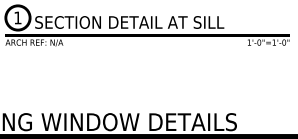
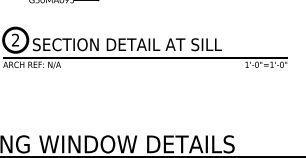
text: (17, 17) -> (15, 39), 1 -> 2

